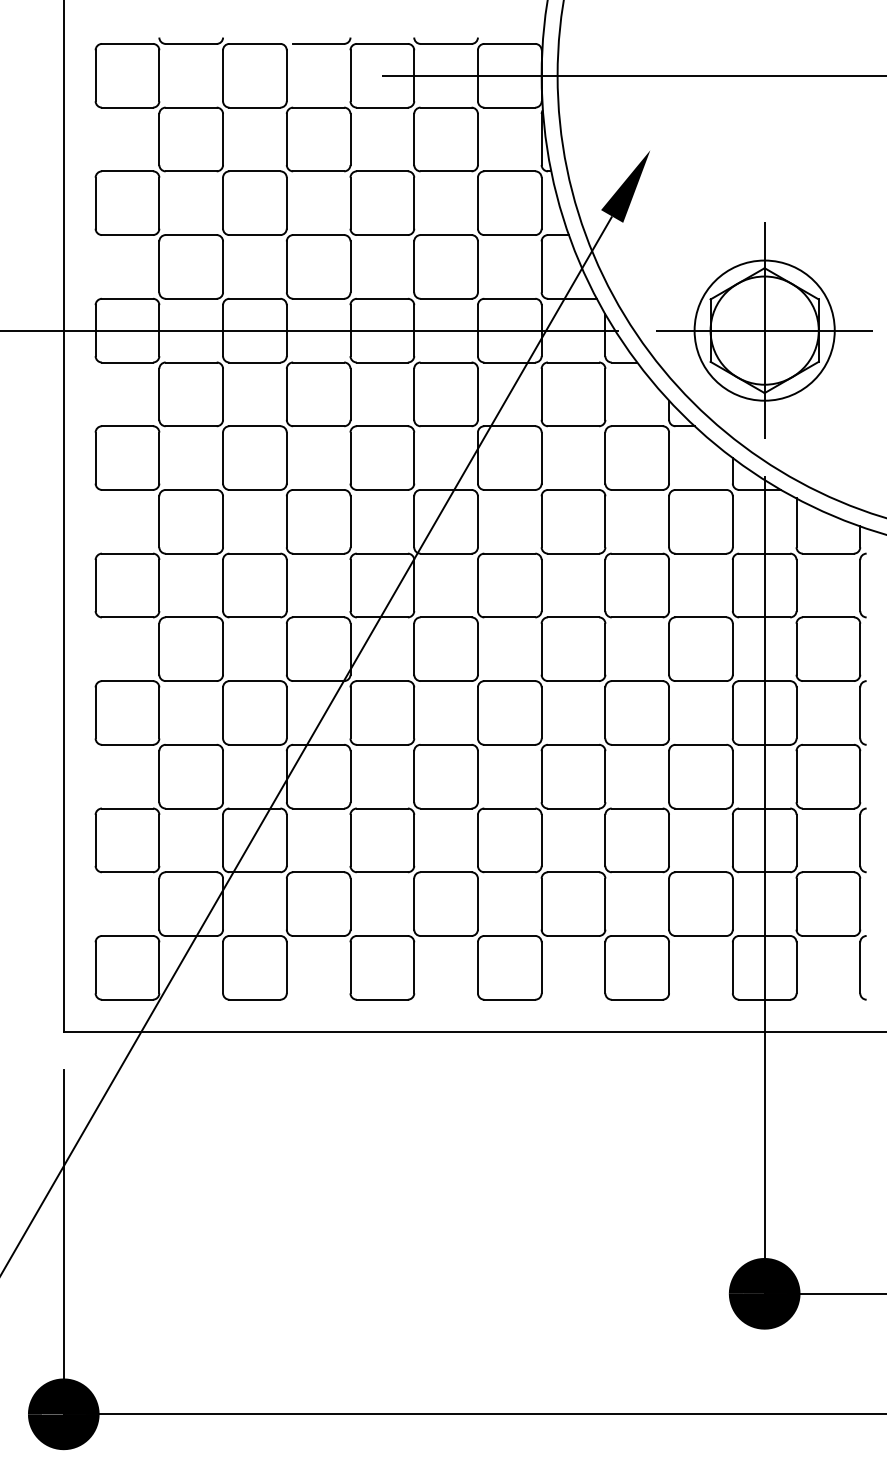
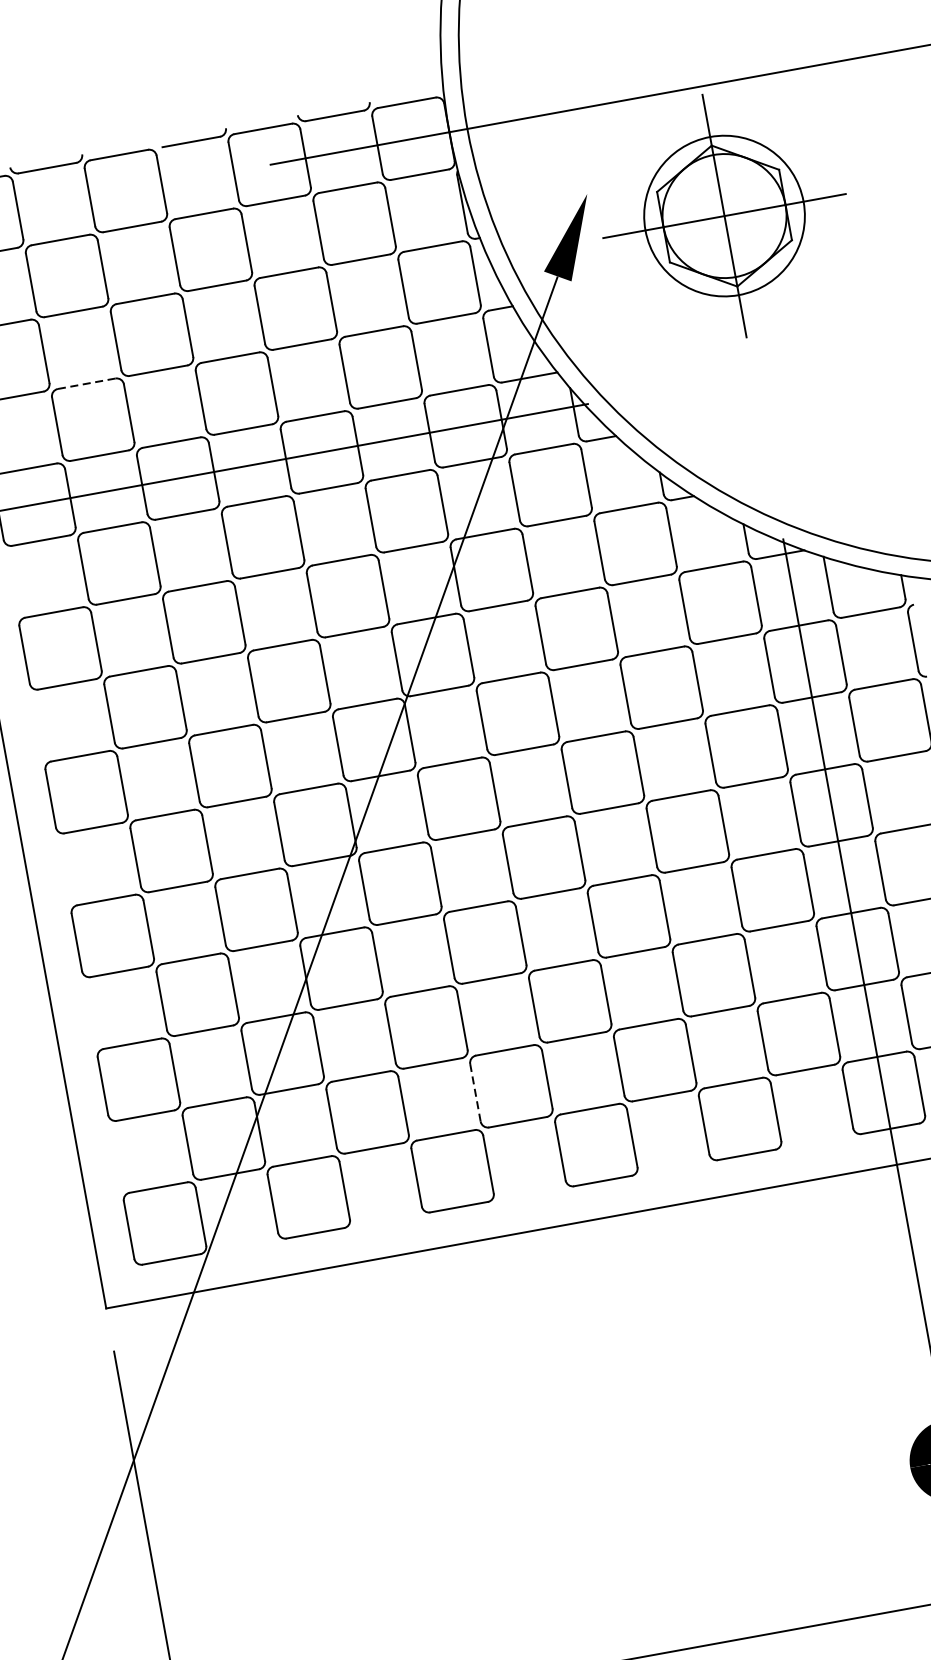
line: (191, 235) -> (87, 384), solid -> dashed
part: (764, 330) -> (724, 215), moved
line: (414, 903) -> (475, 1092), solid -> dashed

